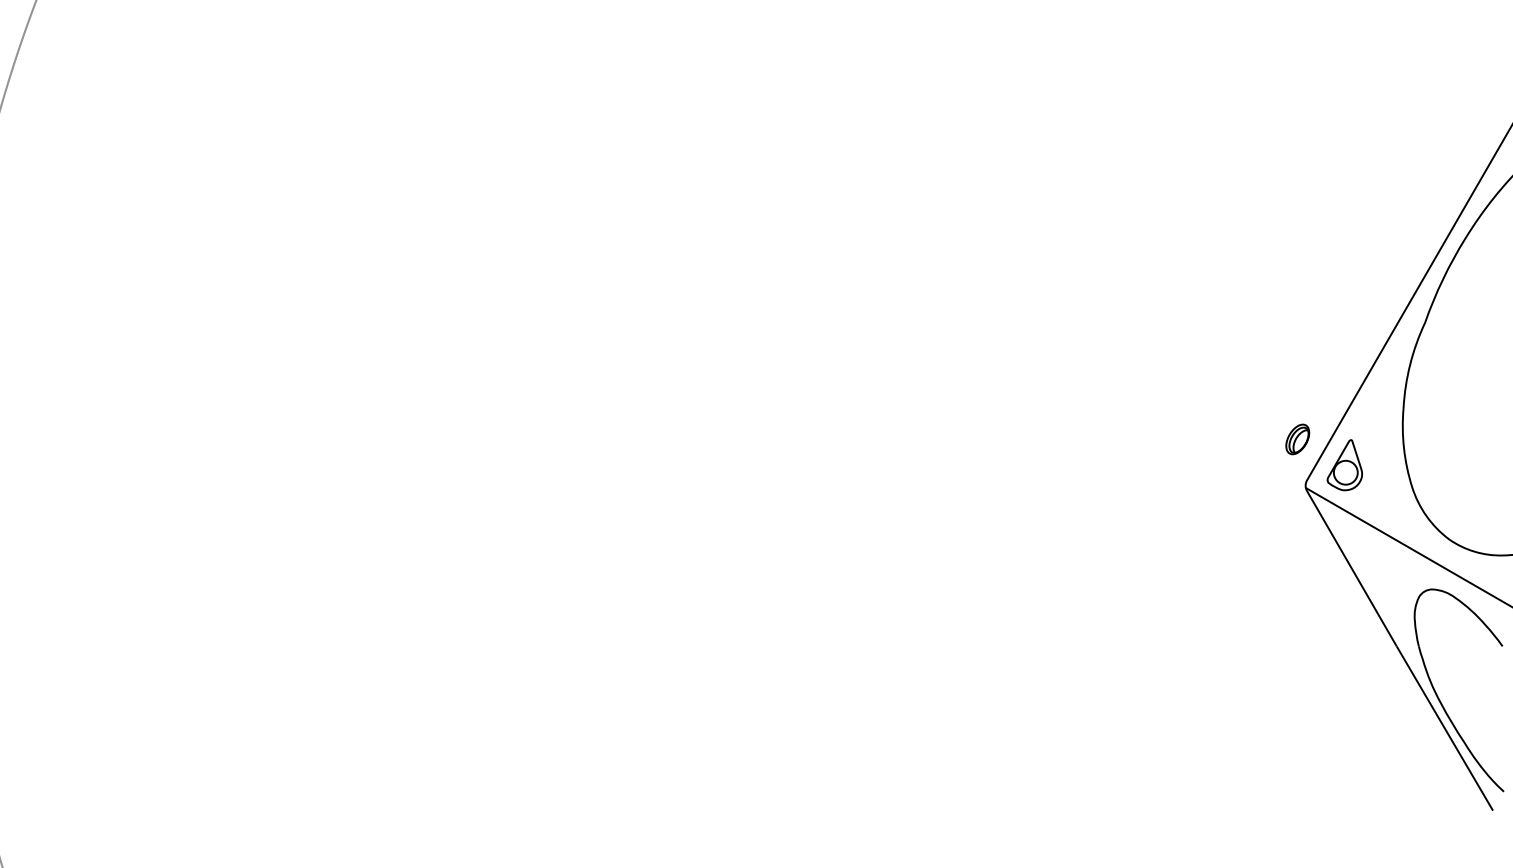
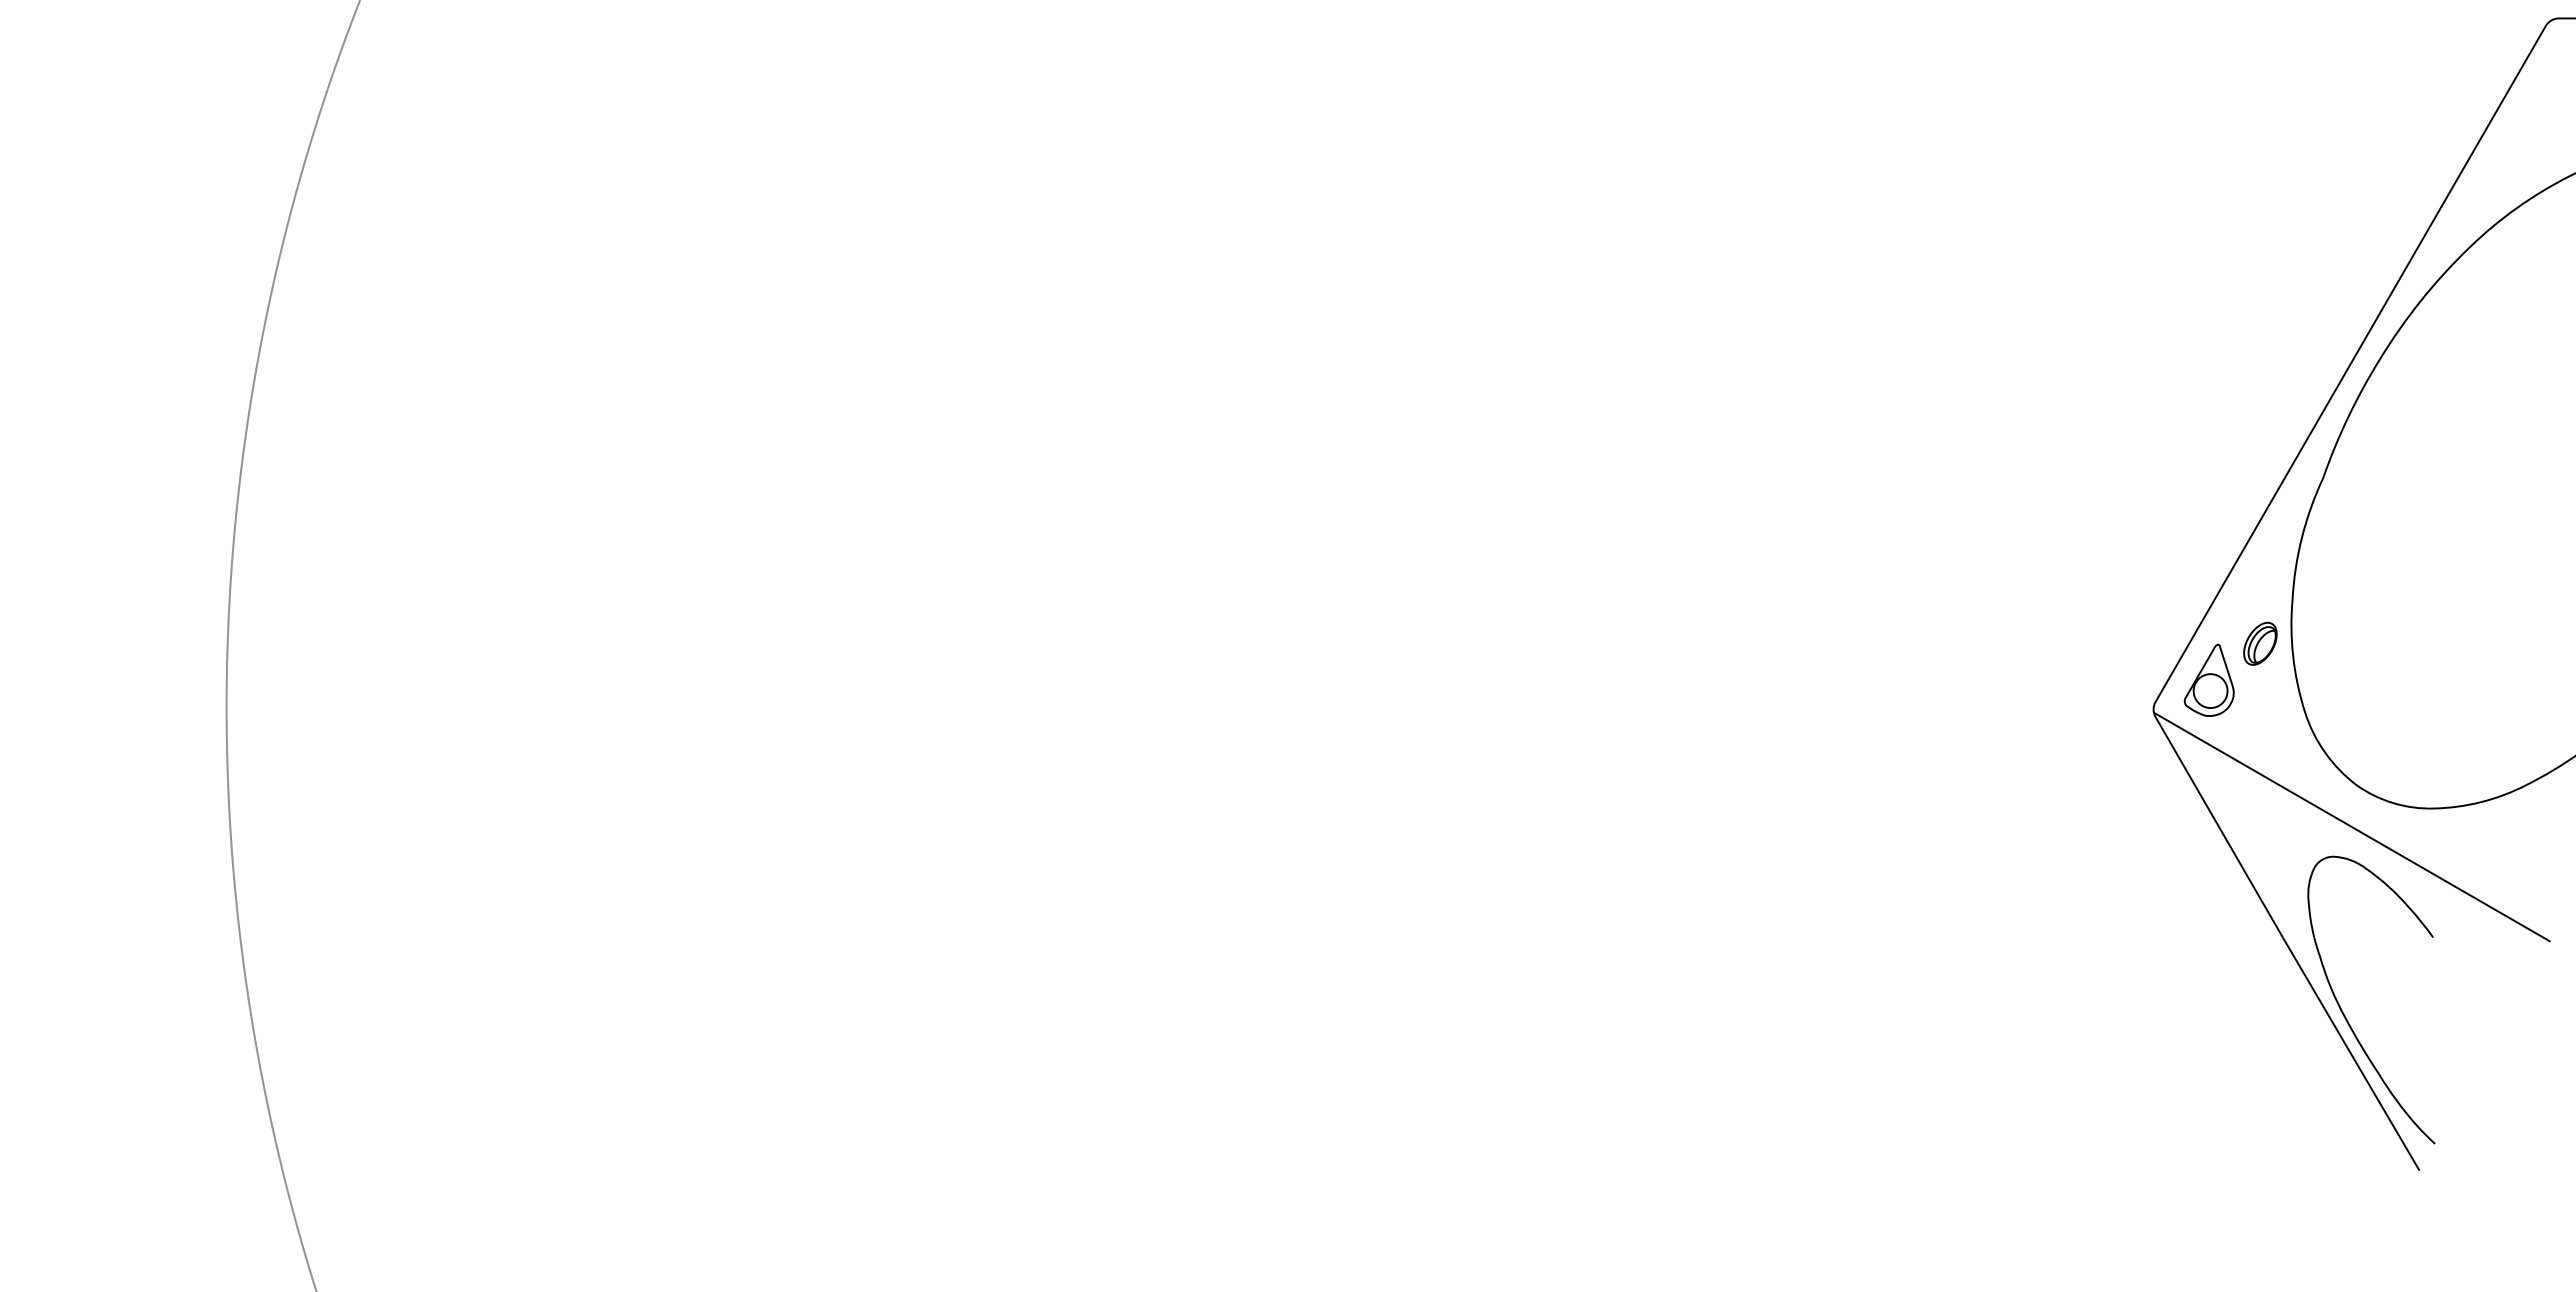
part: (1297, 439) -> (2260, 643), moved

